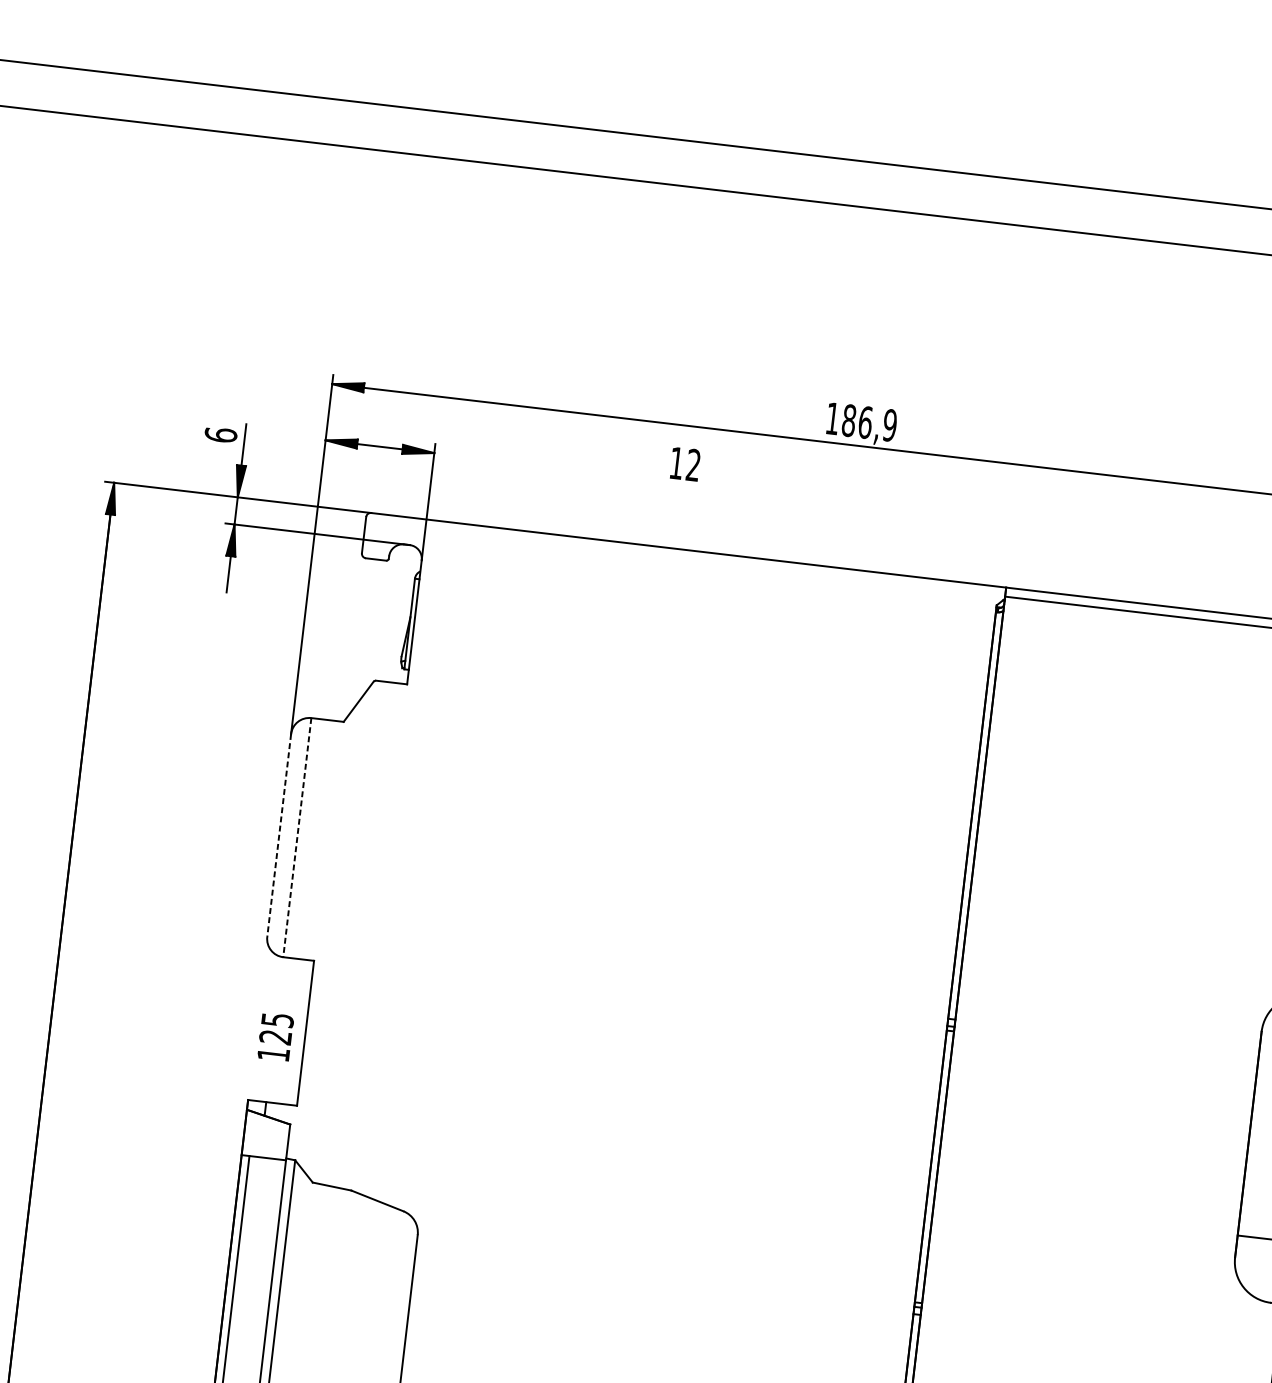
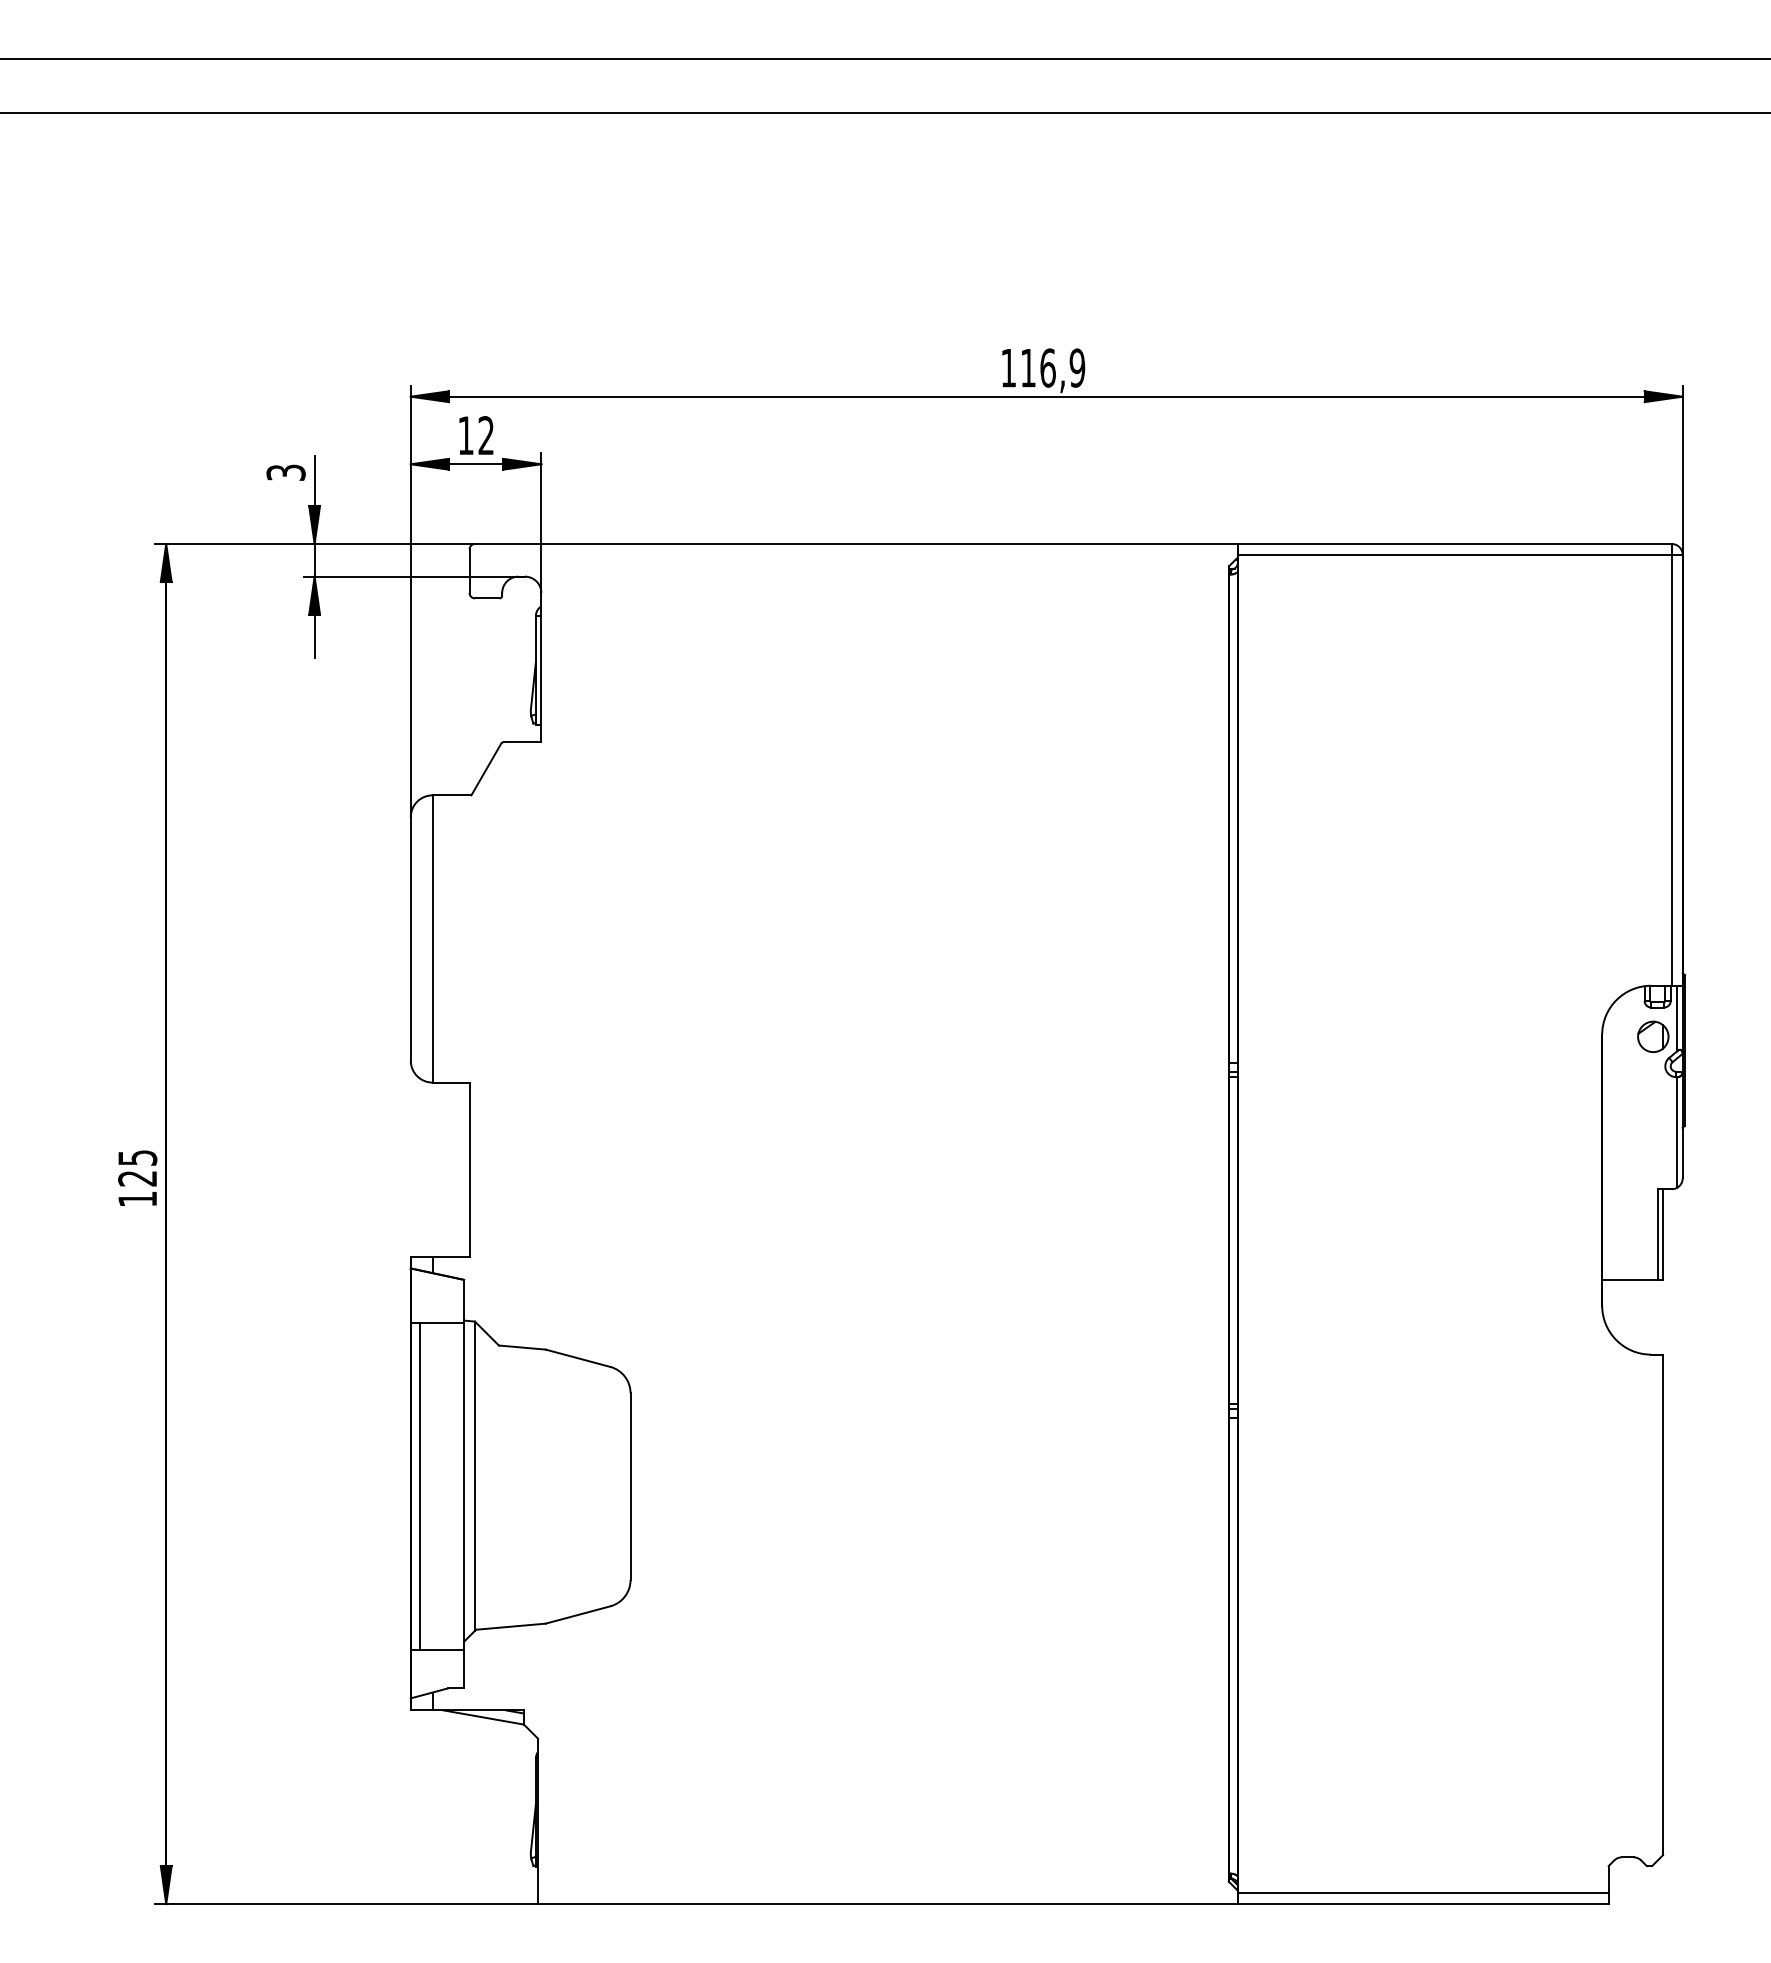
text: (849, 420) -> (1028, 367), 186,9 -> 116,9
text: (220, 434) -> (285, 472), 6 -> 3
text: (685, 464) -> (476, 435), moved
line: (279, 835) -> (410, 938), dashed -> solid
line: (297, 837) -> (432, 938), dashed -> solid
text: (275, 1036) -> (137, 1177), moved

